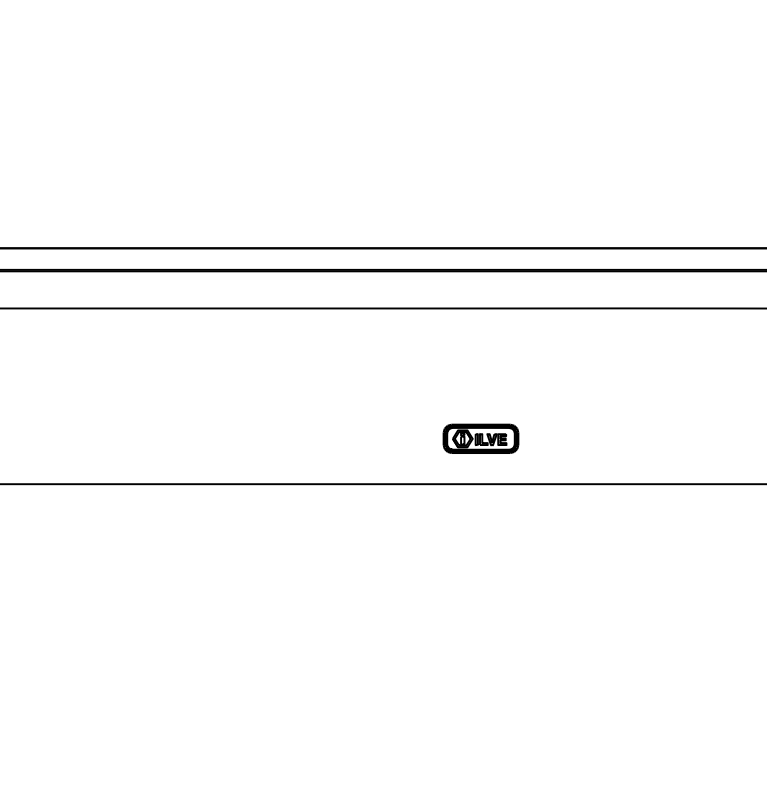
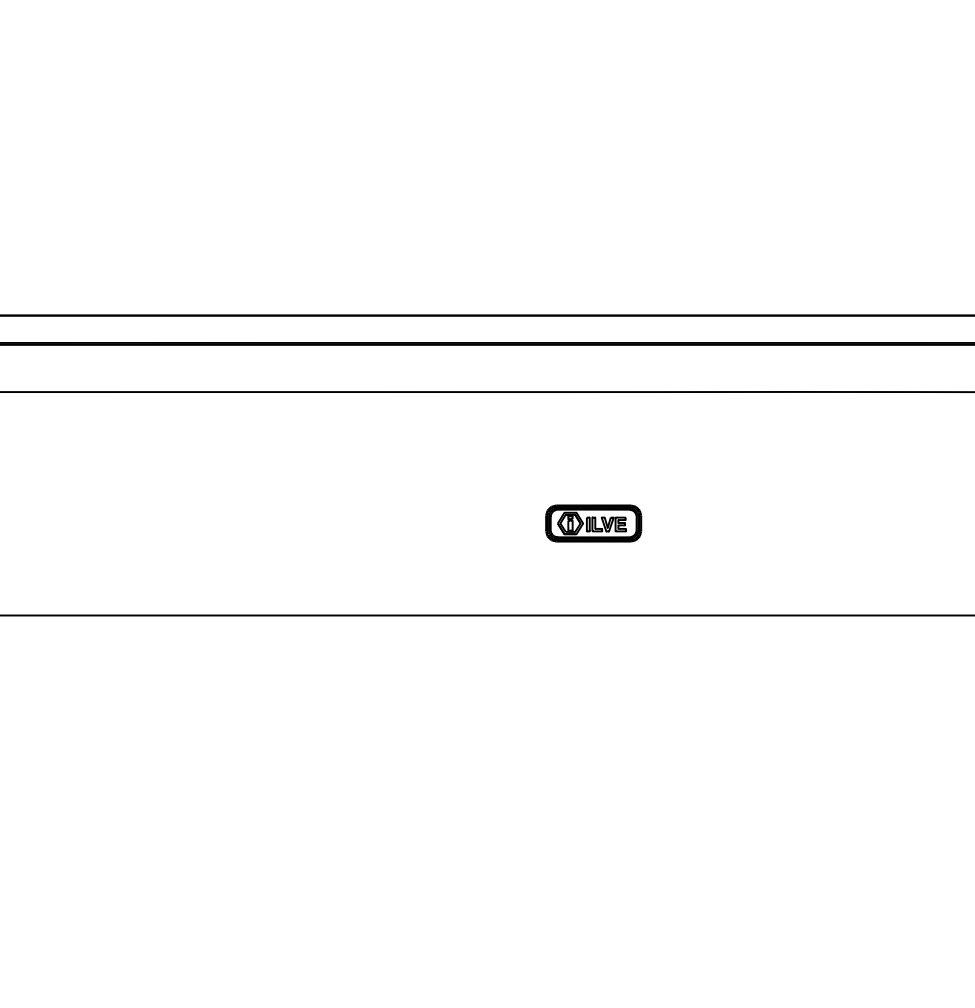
part: (480, 438) -> (593, 523), moved

